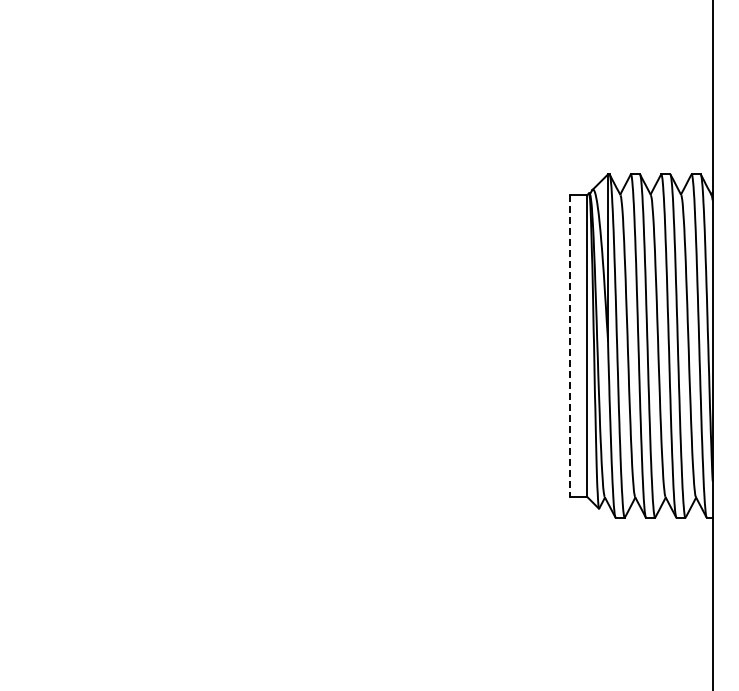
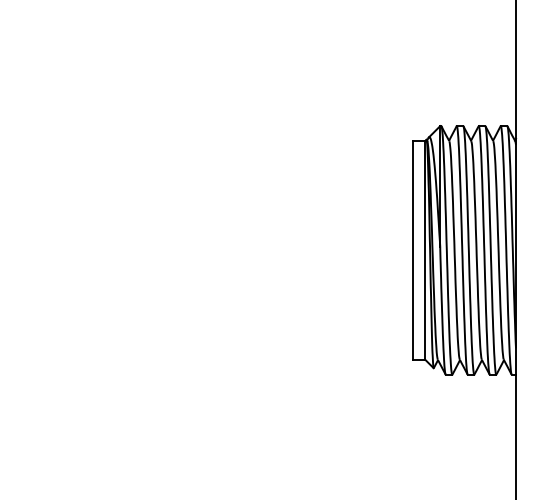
line: (570, 346) -> (413, 250), dashed -> solid

